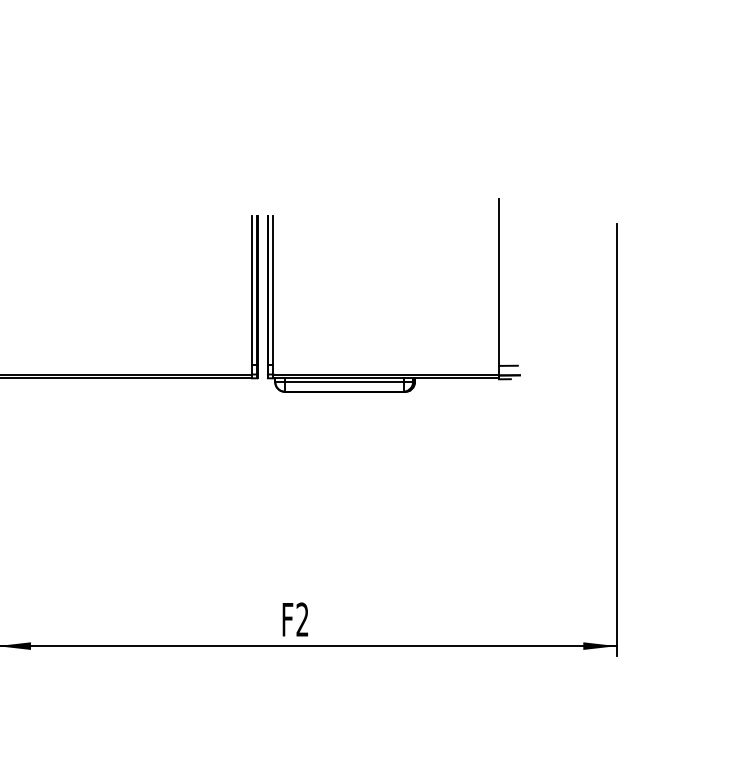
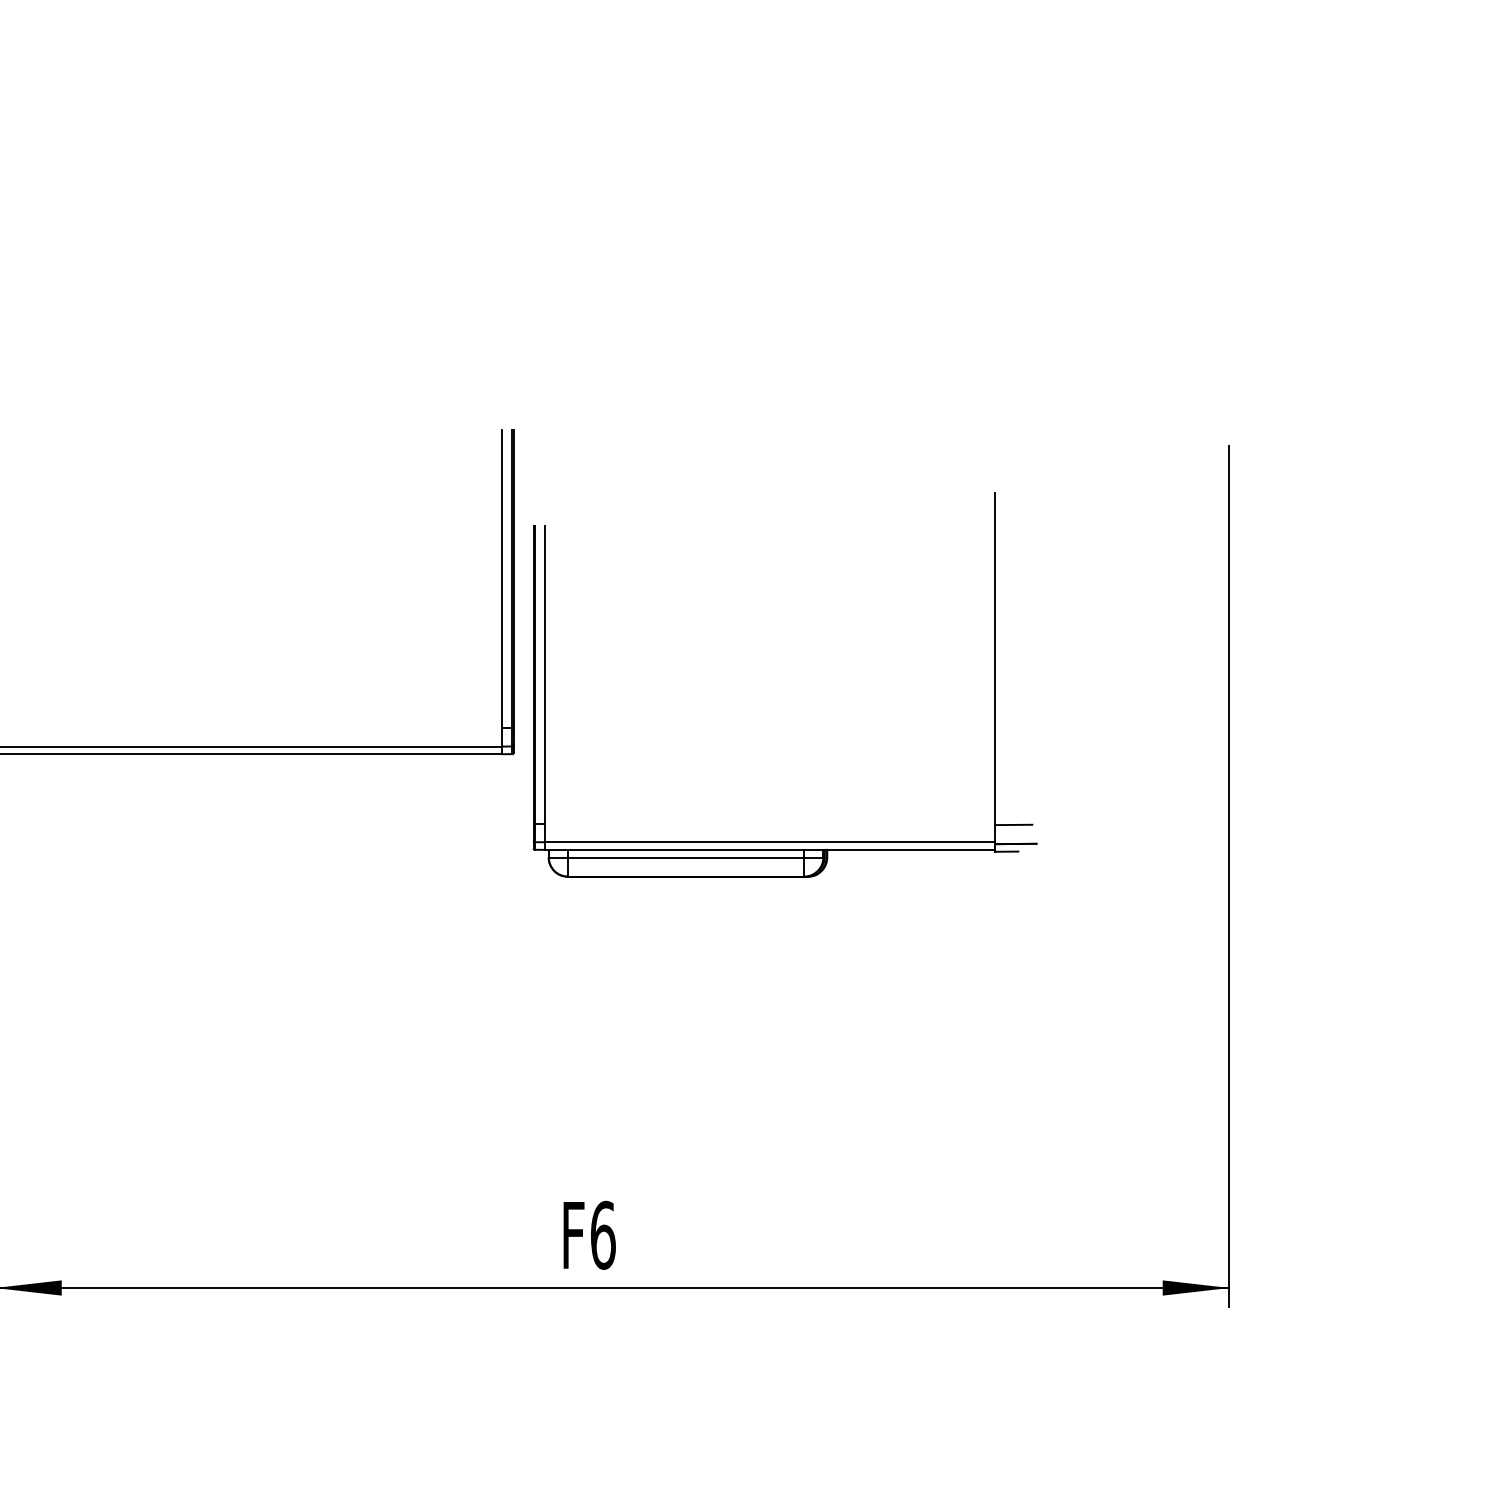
part: (393, 374) -> (784, 842), moved
text: (302, 619) -> (602, 1234), F2 -> F6

